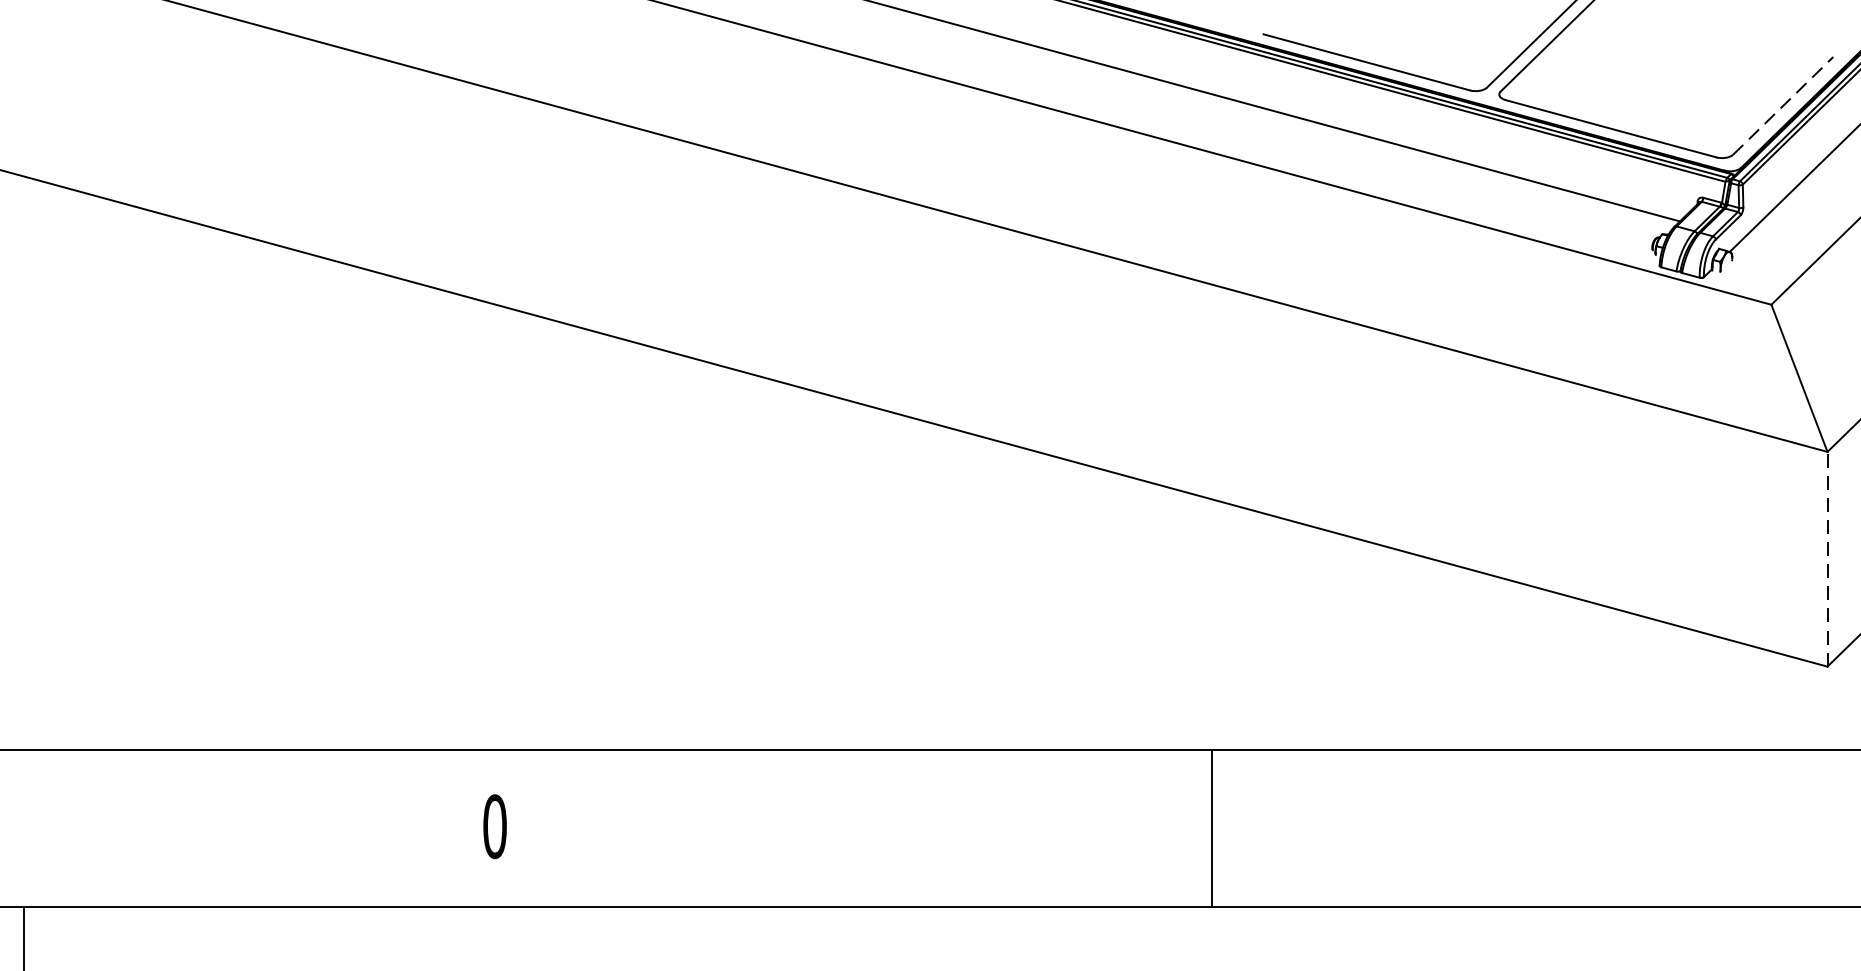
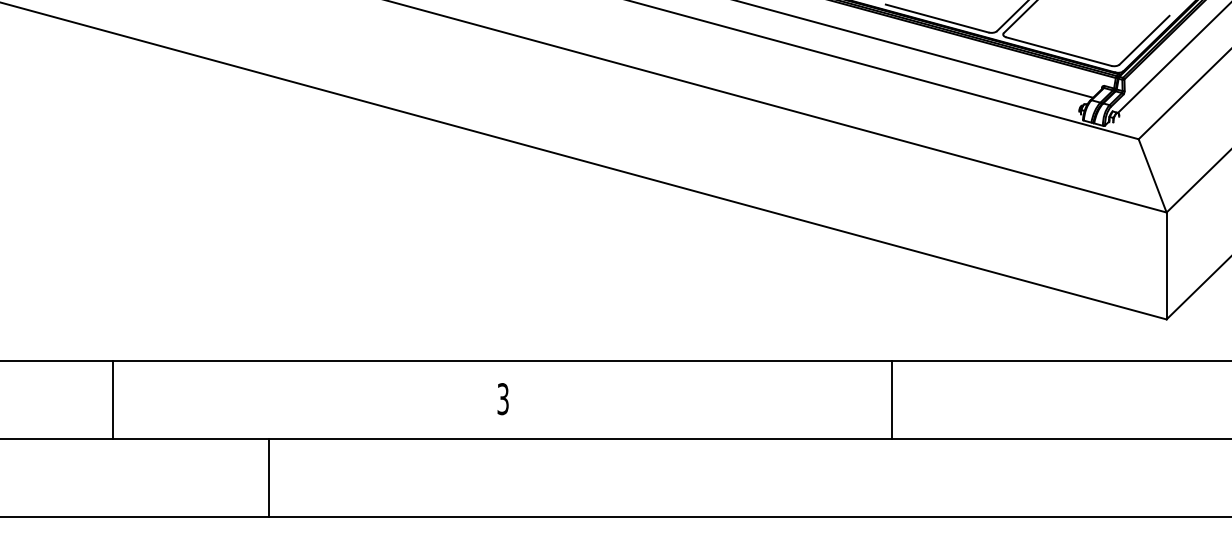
line: (1783, 106) -> (1144, 40), dashed -> solid
line: (1827, 558) -> (1166, 265), dashed -> solid
text: (493, 827) -> (502, 399), 0 -> 3
line: (1212, 829) -> (892, 400), moved

